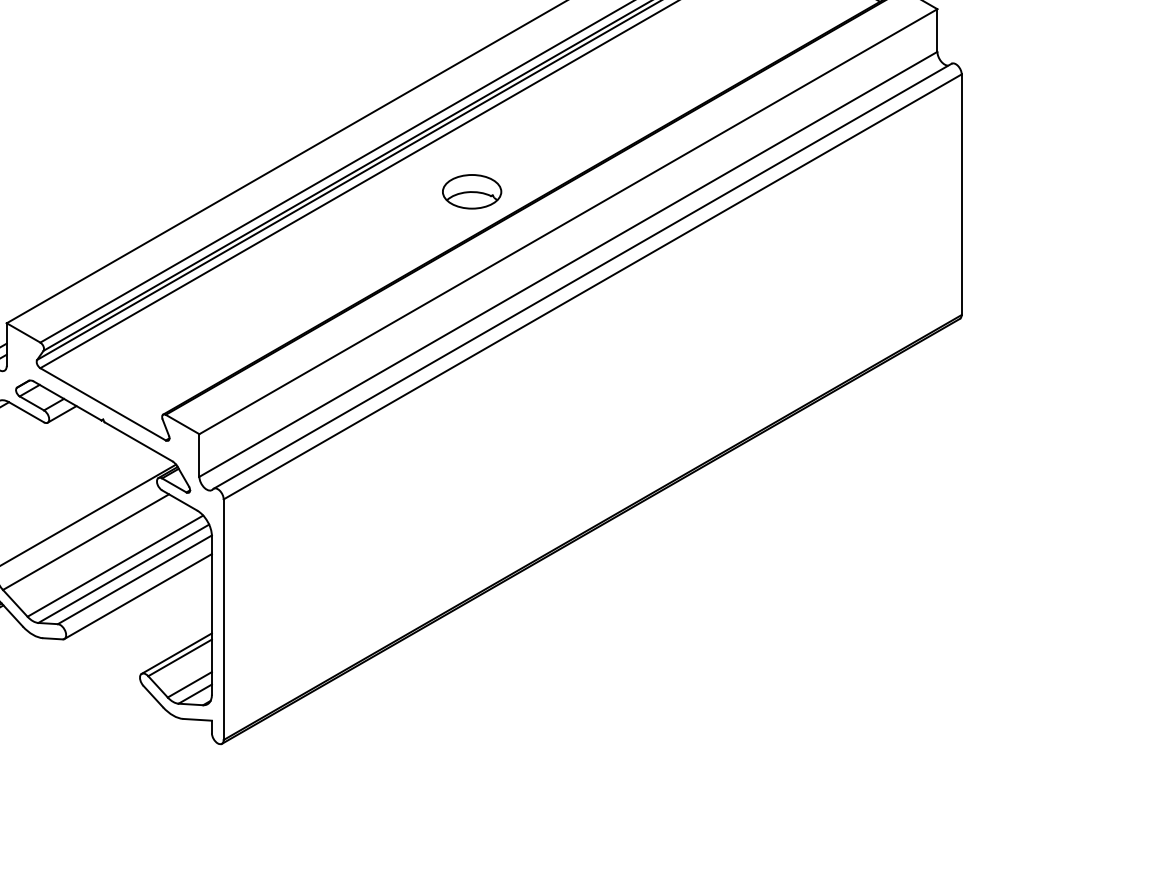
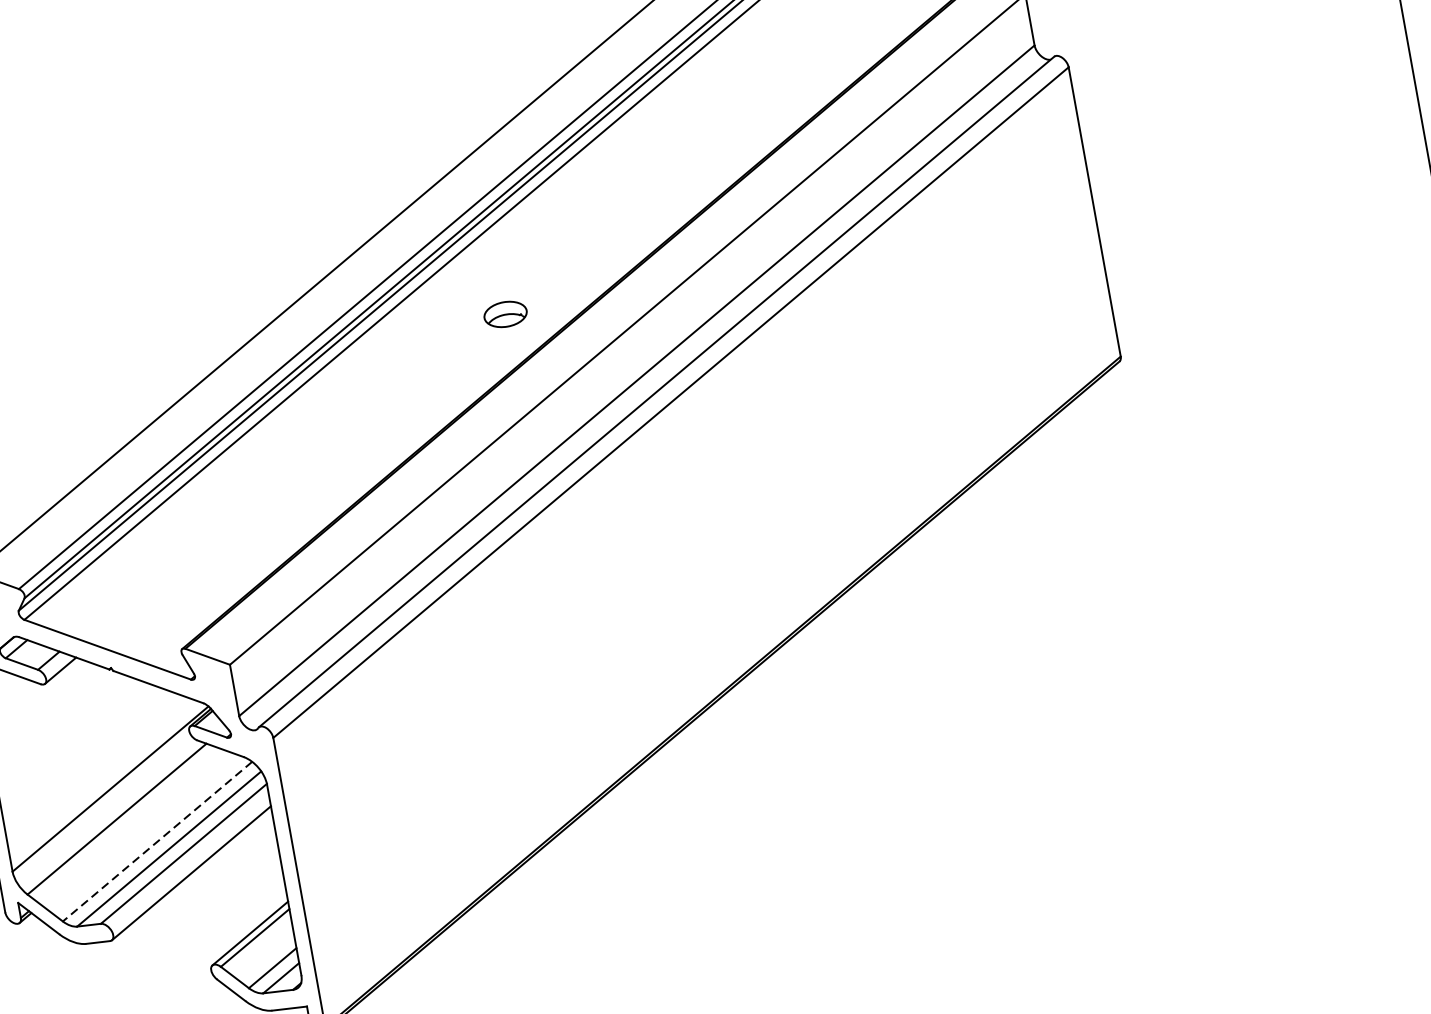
part: (472, 191) -> (505, 313), size x0.6
line: (114, 566) -> (156, 842), solid -> dashed

